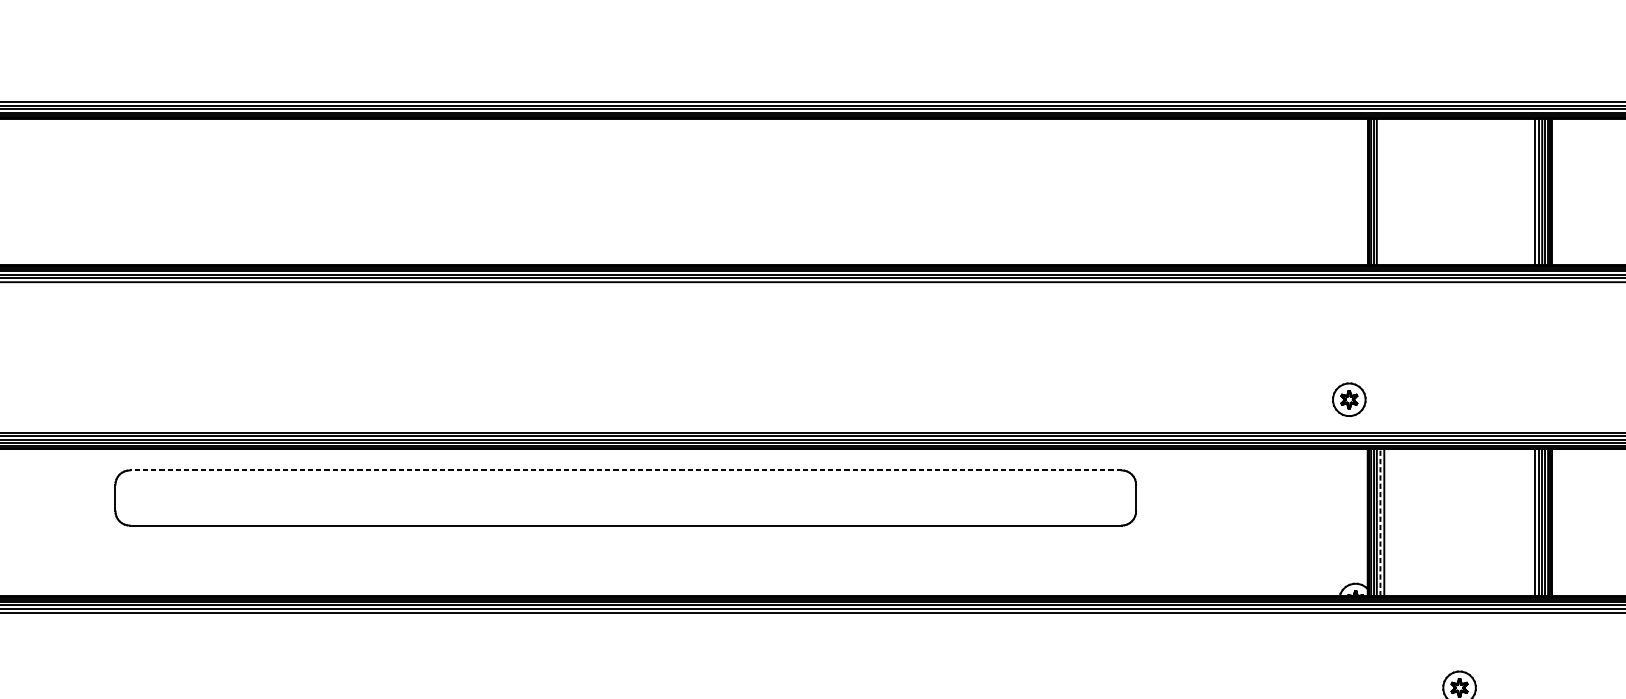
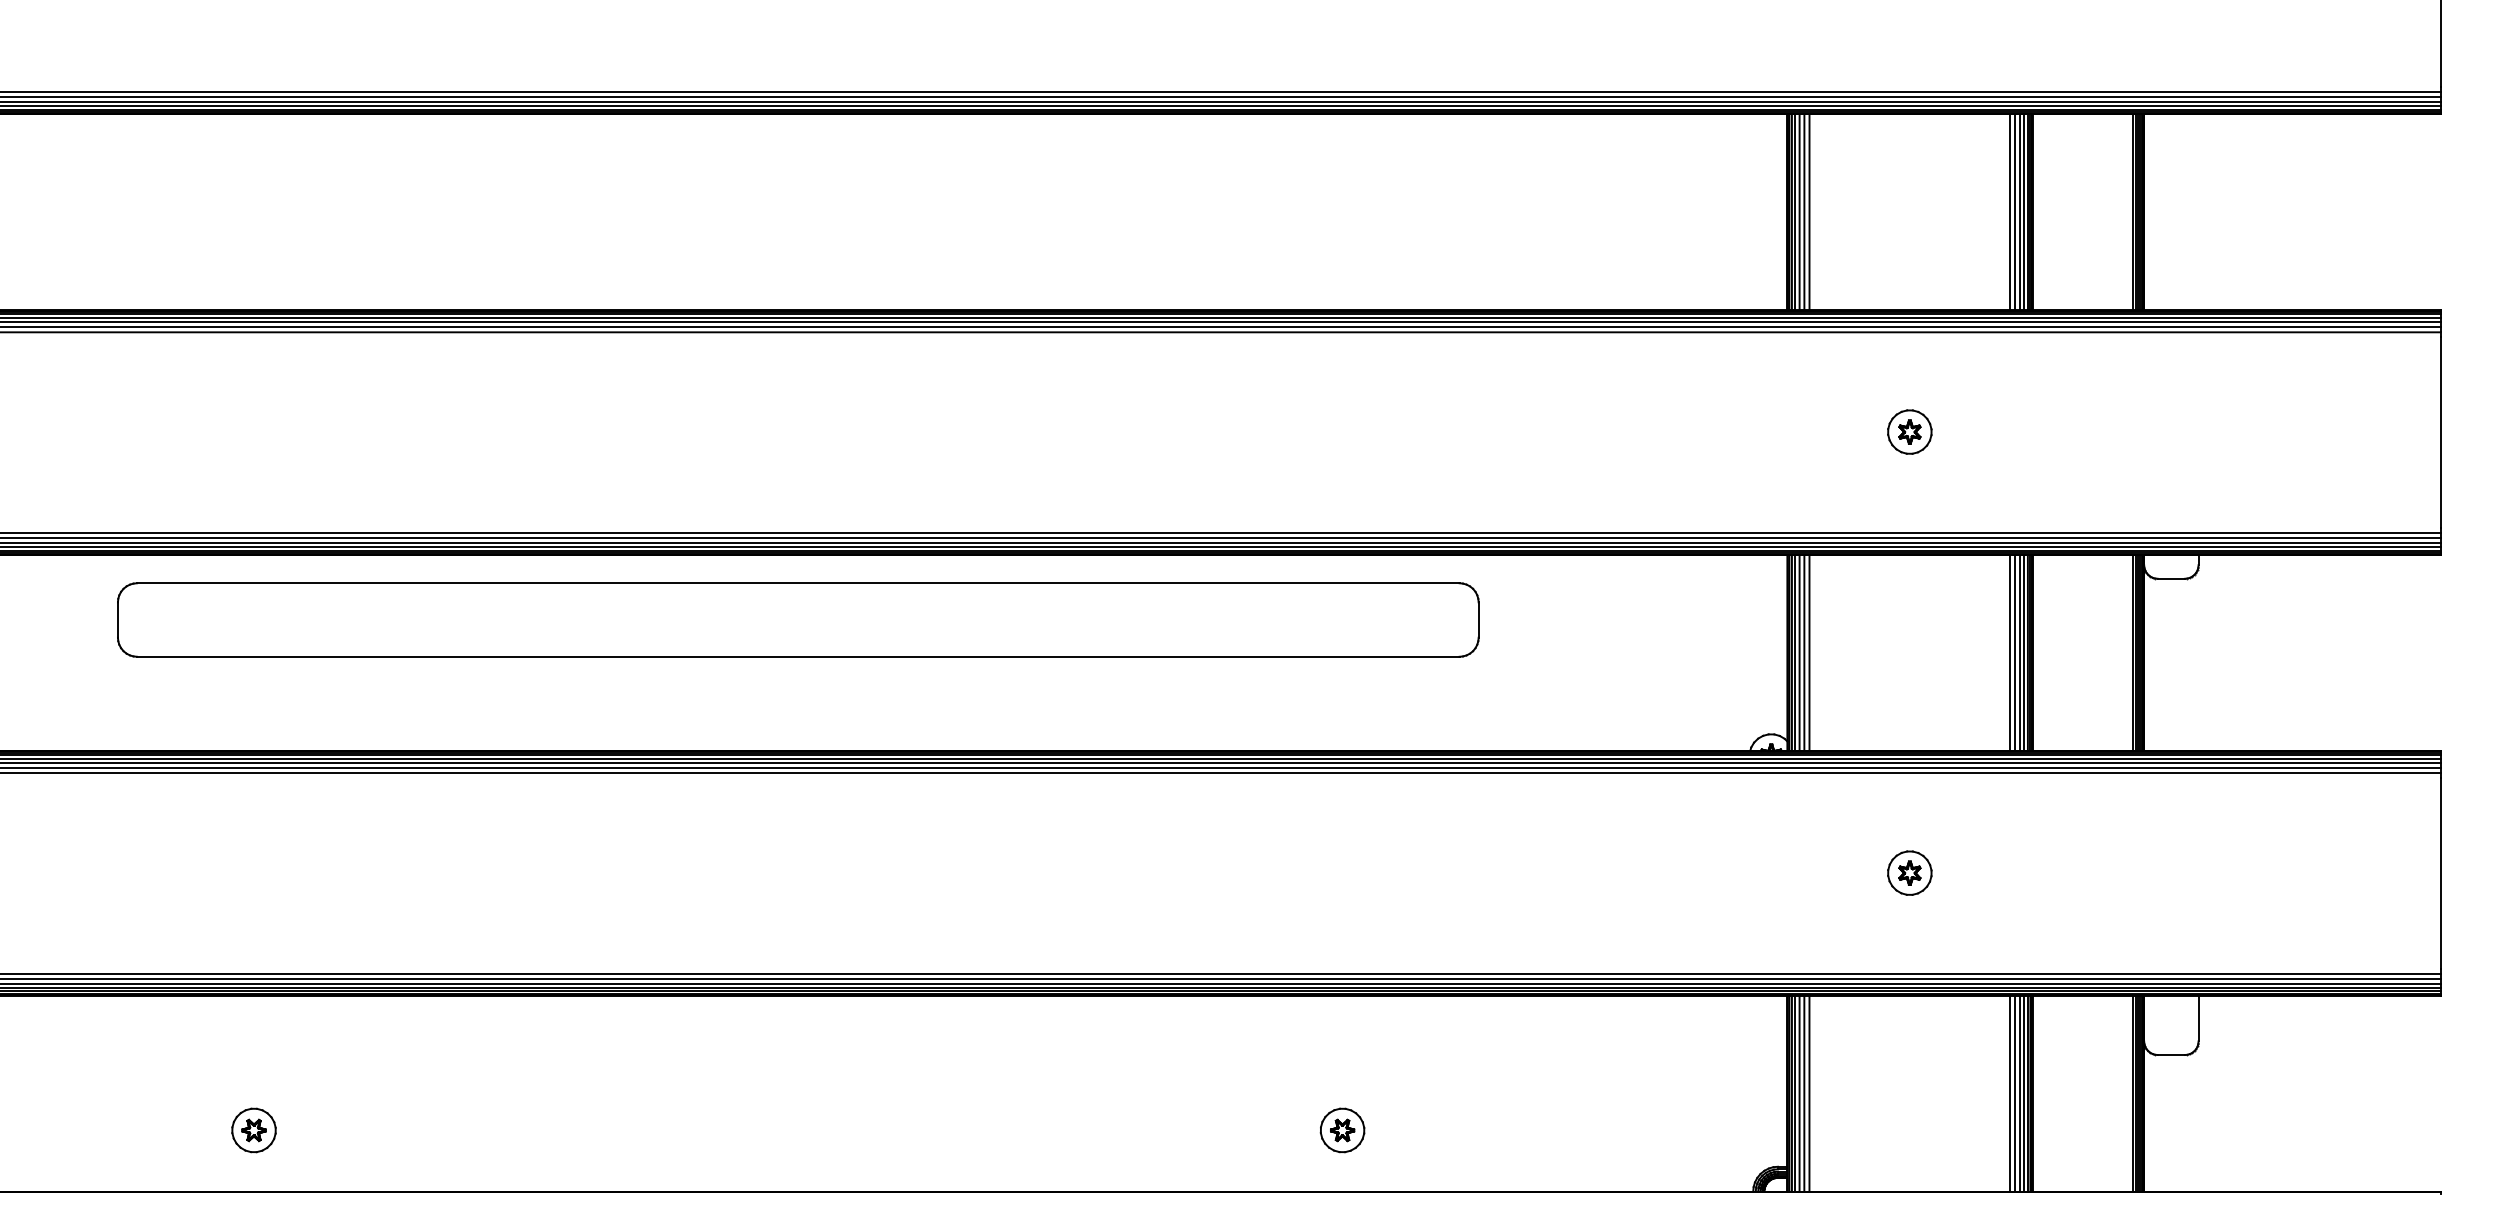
line: (1380, 192) -> (1804, 212), added
line: (1384, 192) -> (1809, 212), added
part: (1349, 399) -> (1909, 431), moved
line: (625, 470) -> (797, 583), dashed -> solid
line: (1380, 522) -> (1804, 652), dashed -> solid

